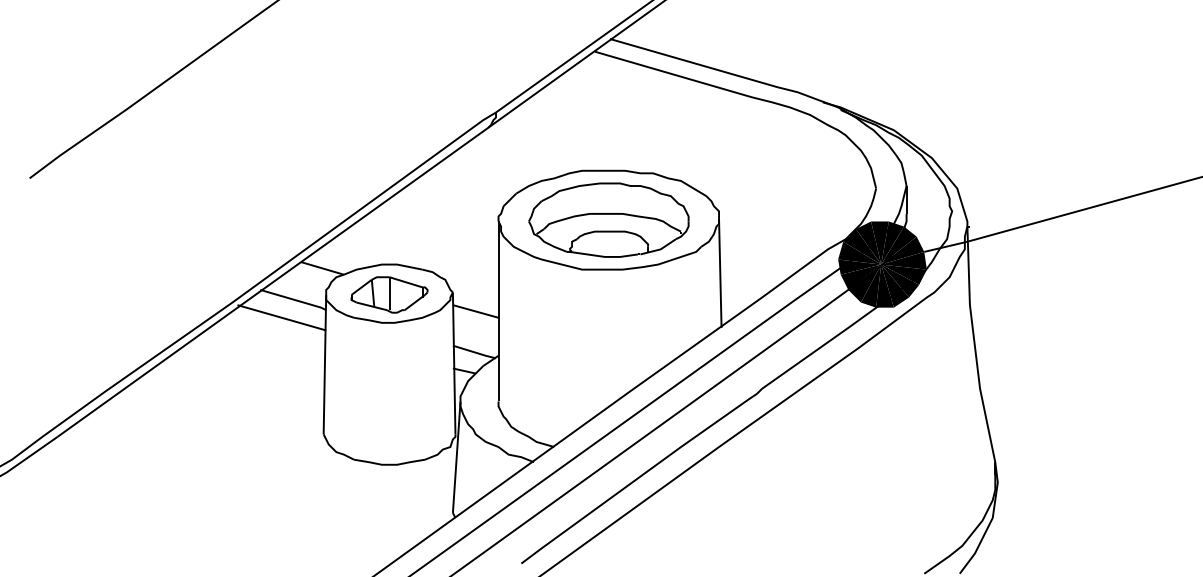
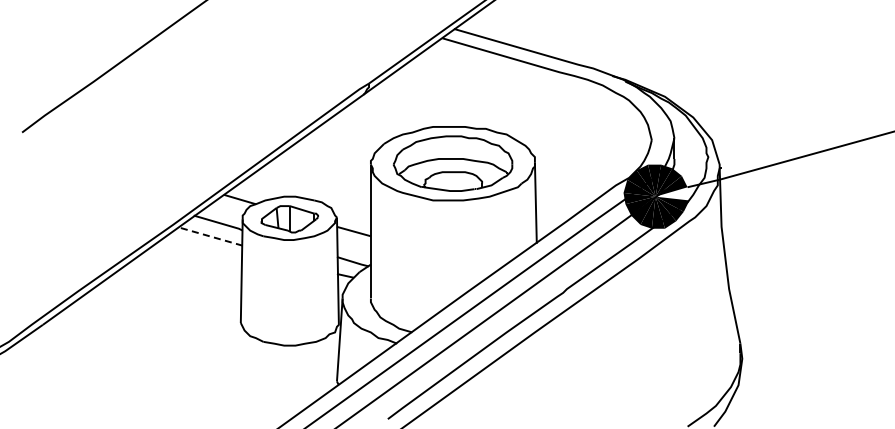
fill: (903, 260) -> (672, 193), removed
line: (281, 318) -> (209, 236), solid -> dashed

